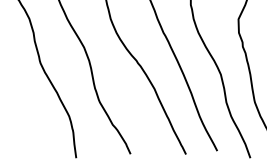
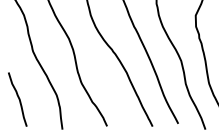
curve: (22, 120) -> (18, 98), added

